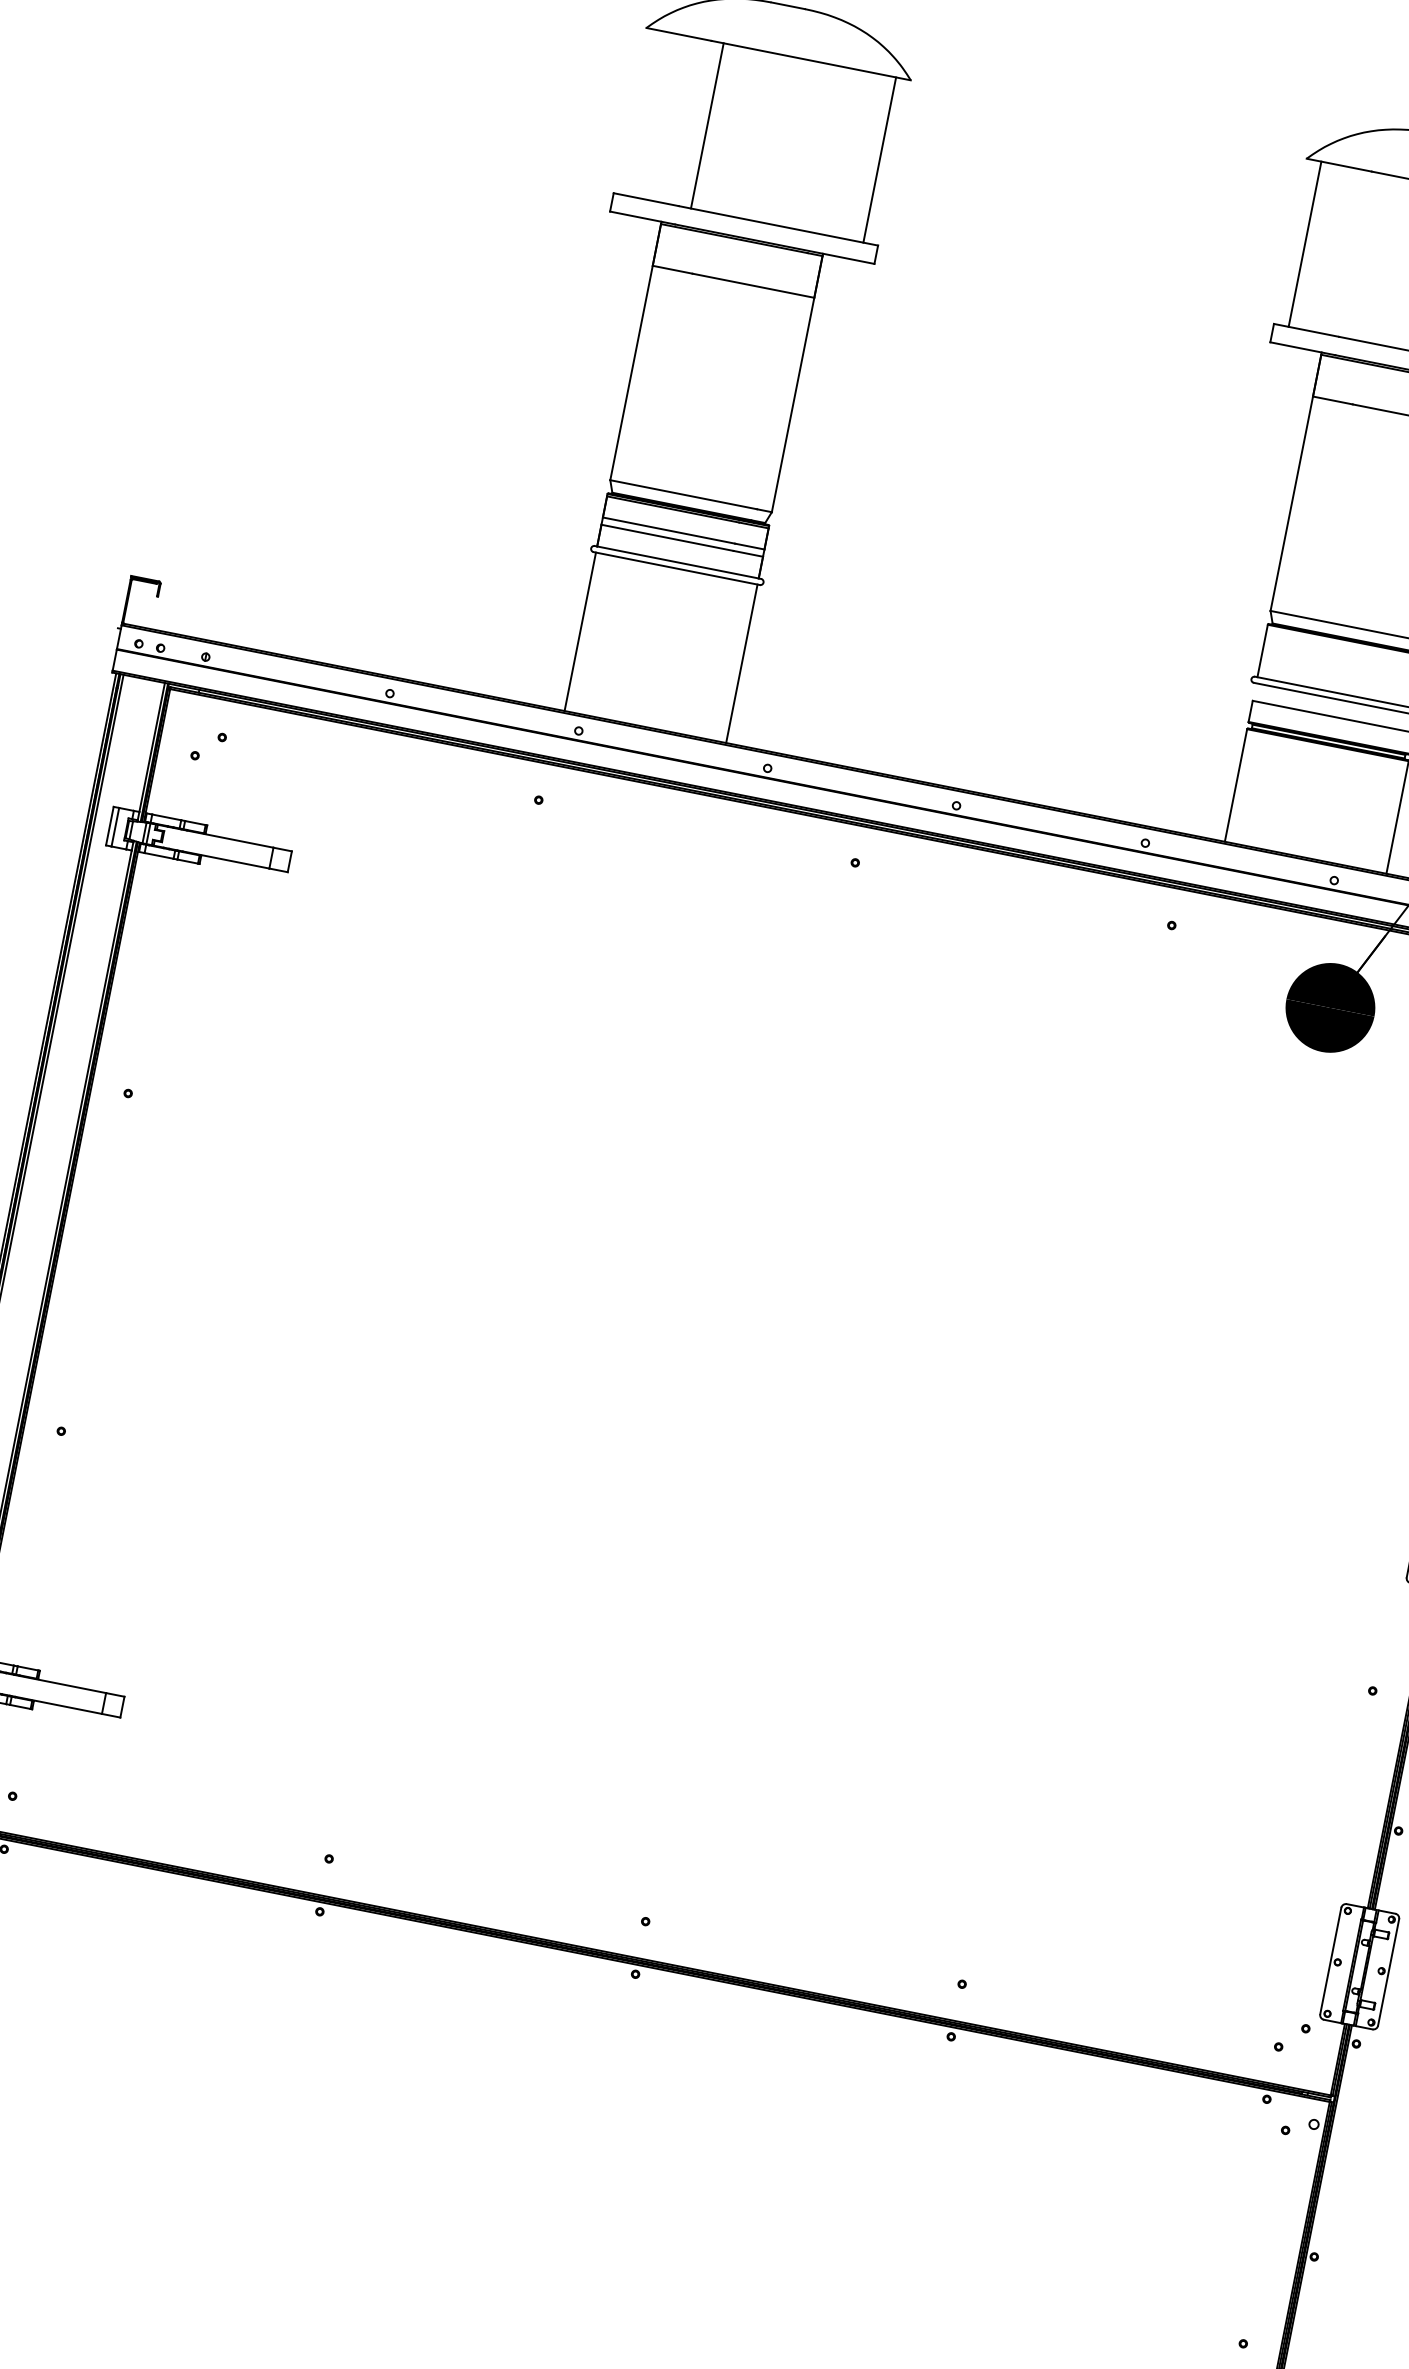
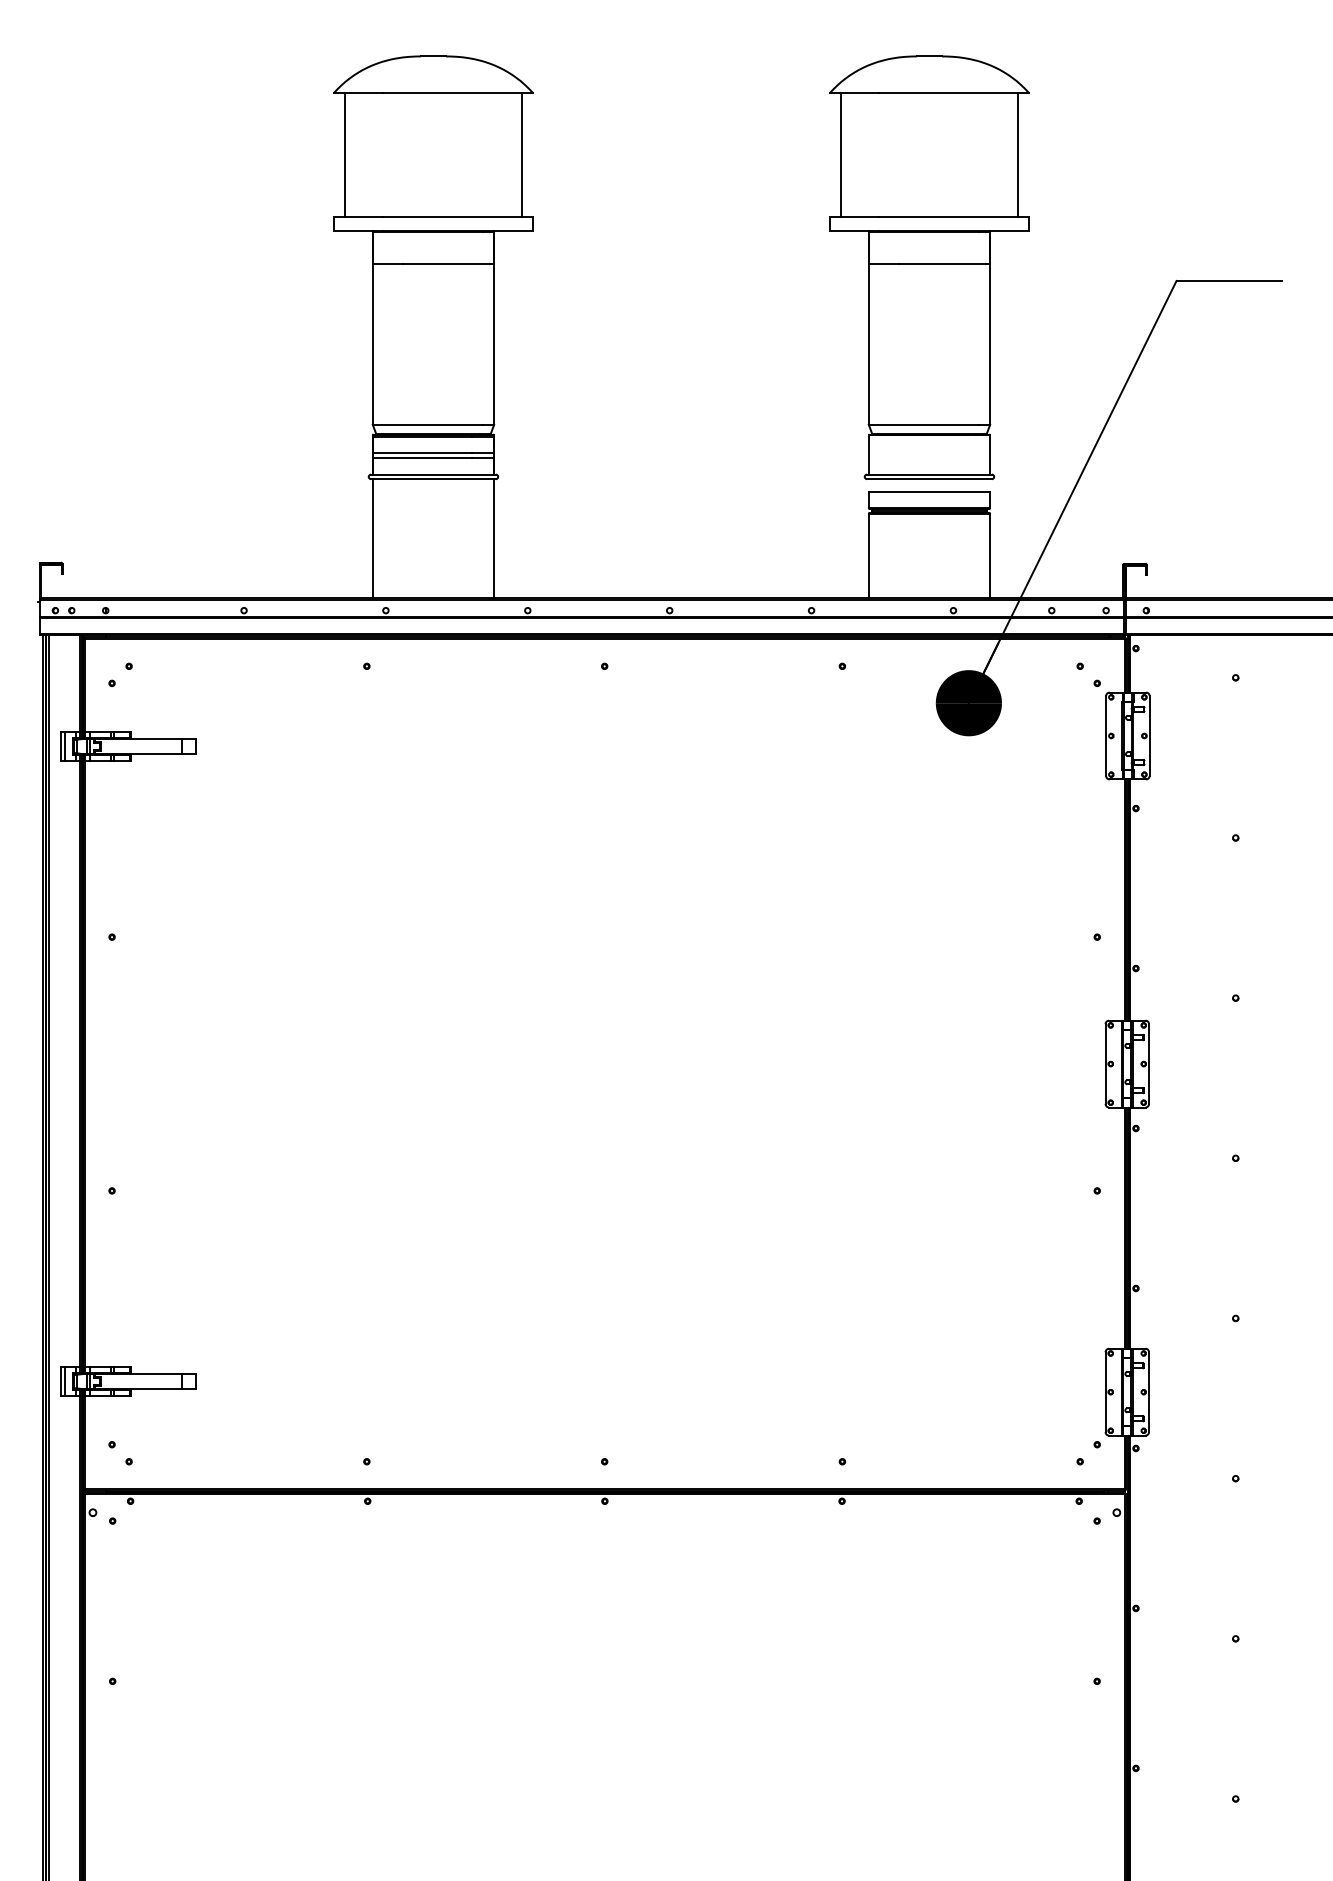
line: (707, 125) -> (345, 154), moved

